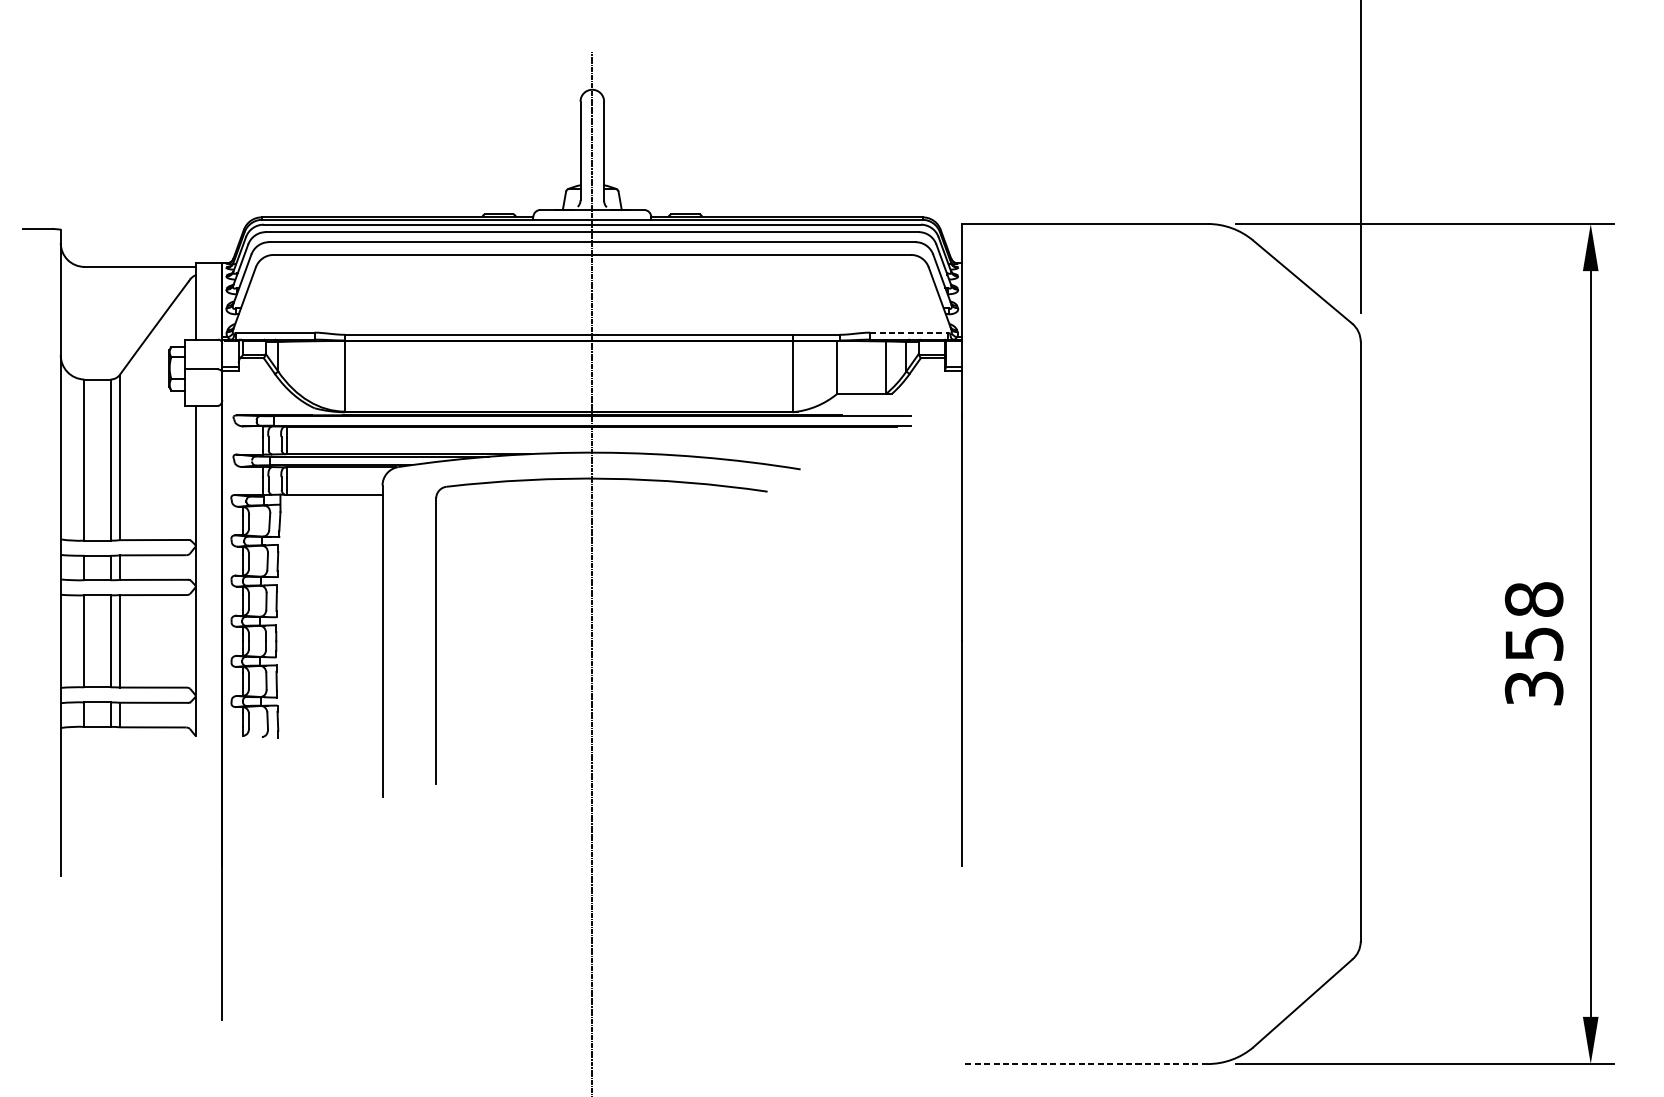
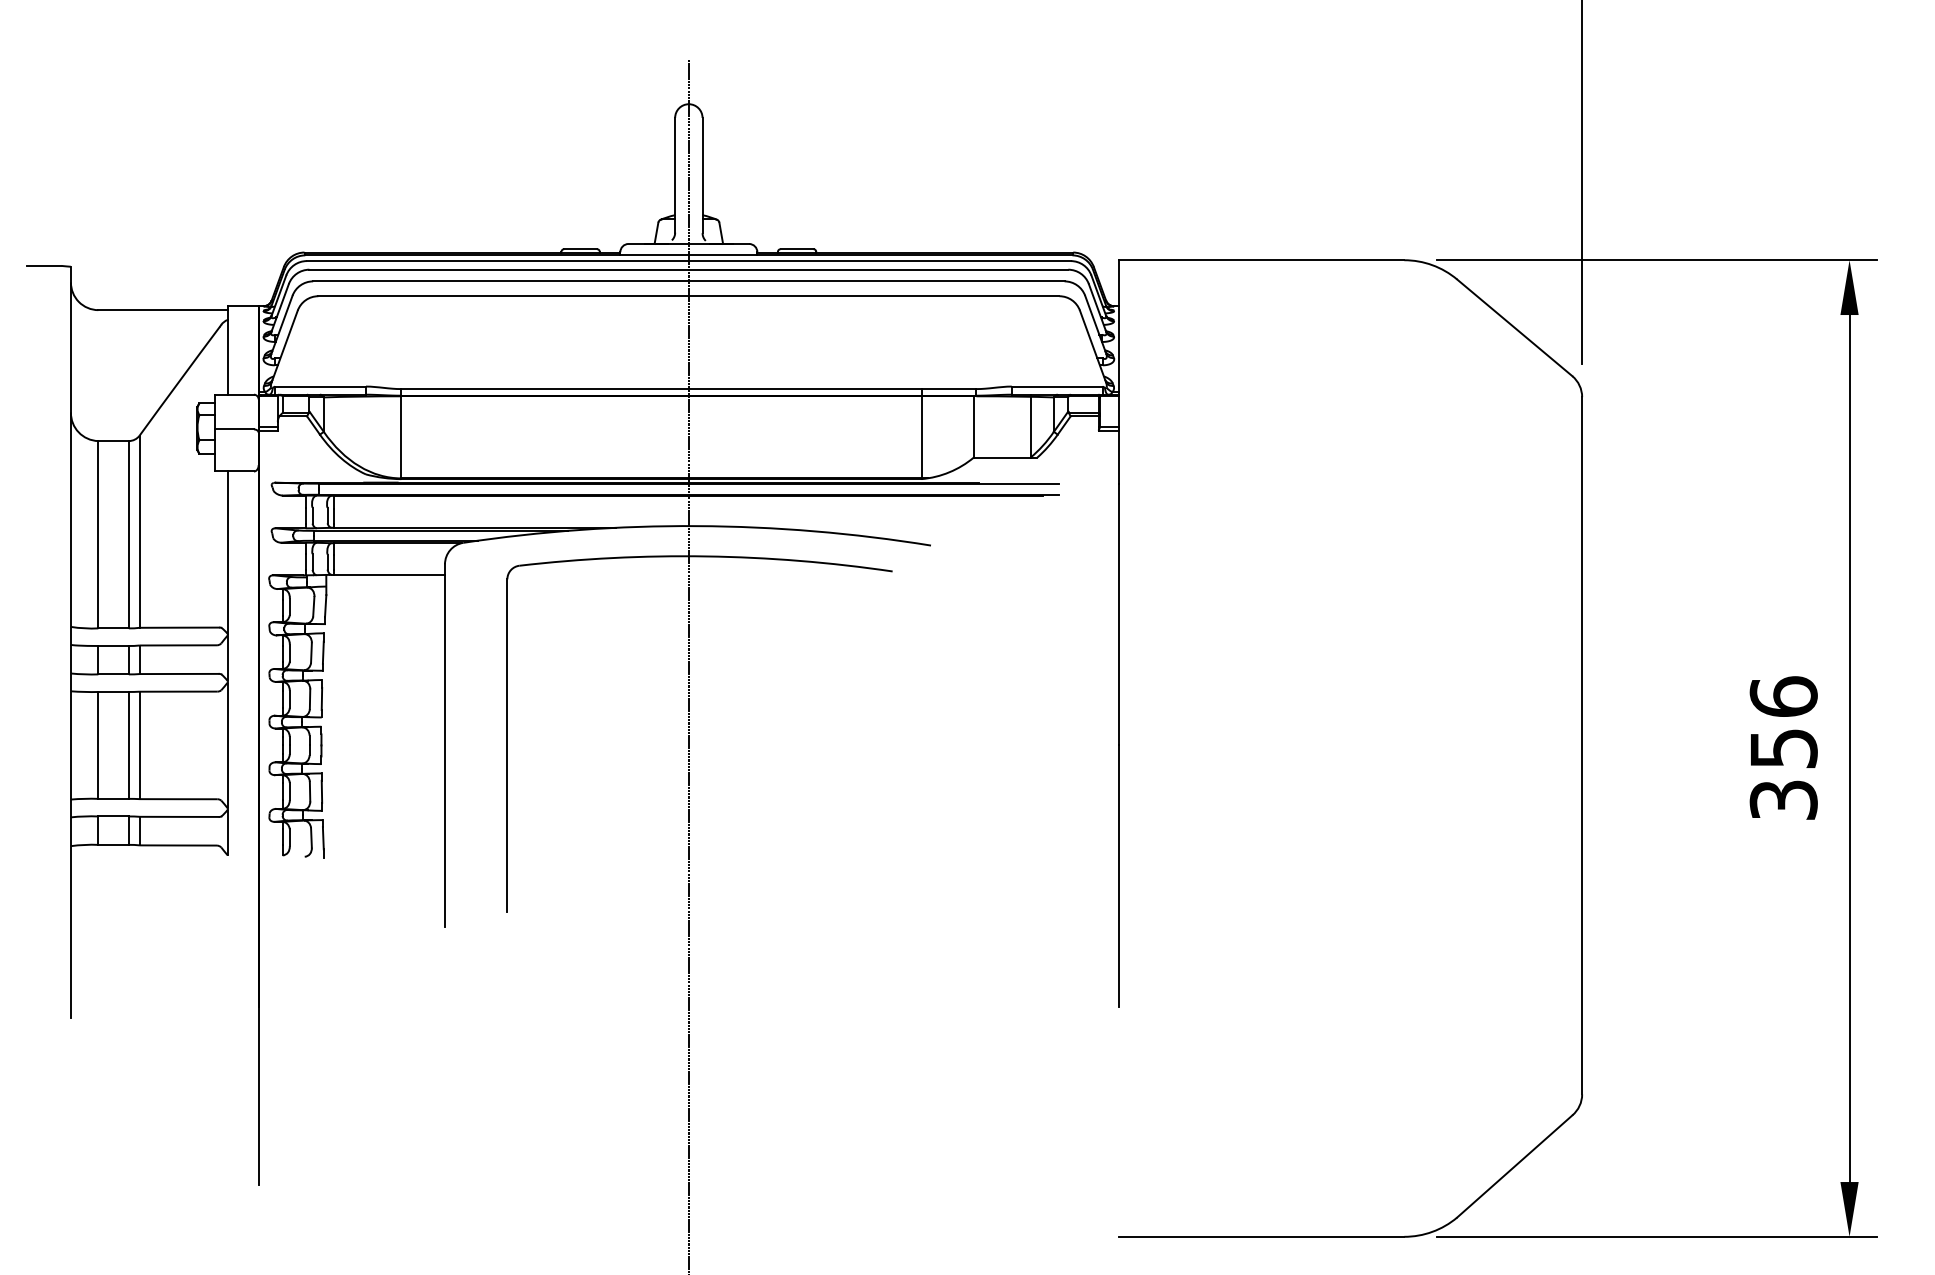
line: (909, 332) -> (1057, 386), dashed -> solid
text: (1533, 599) -> (1783, 696), 358 -> 356
line: (1084, 1063) -> (1261, 1236), dashed -> solid

